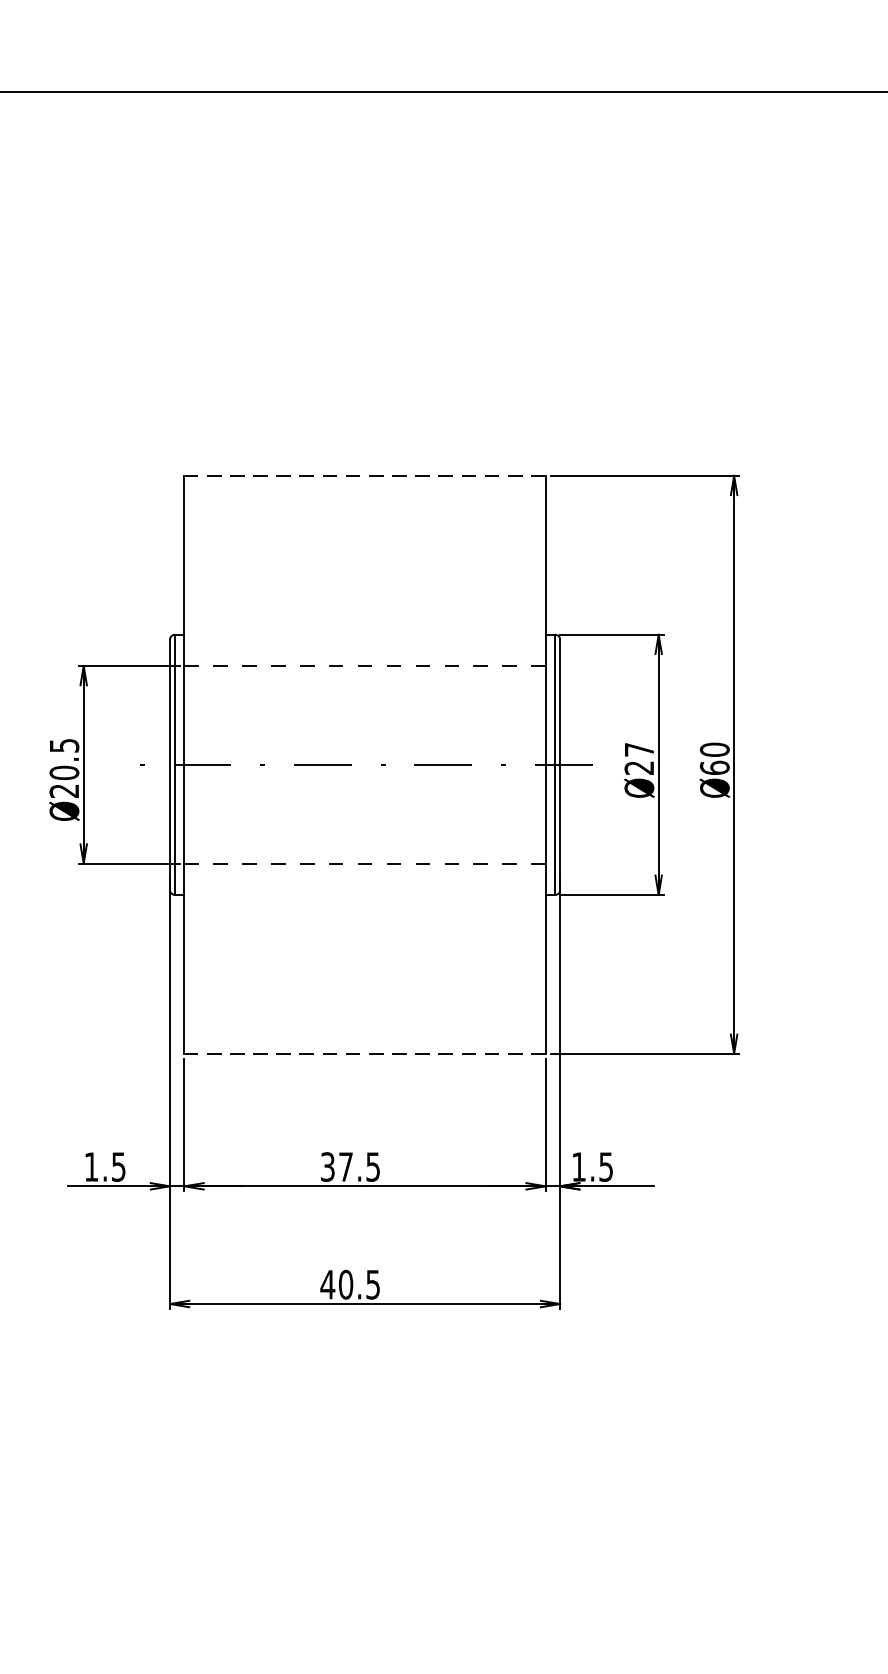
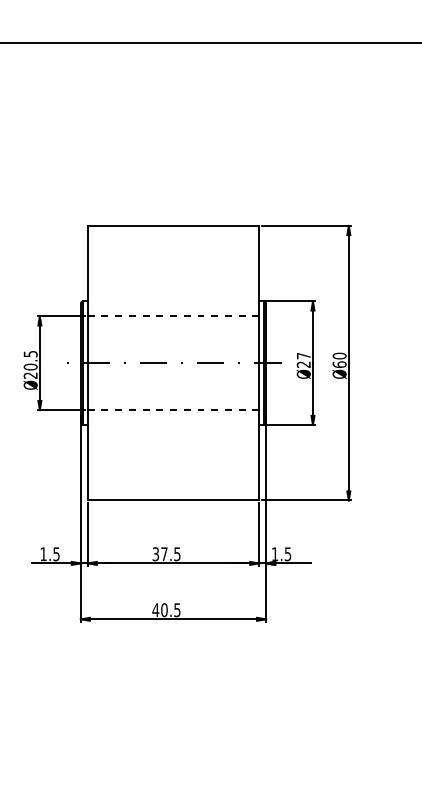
line: (365, 474) -> (173, 225), dashed -> solid
line: (365, 1053) -> (173, 500), dashed -> solid

